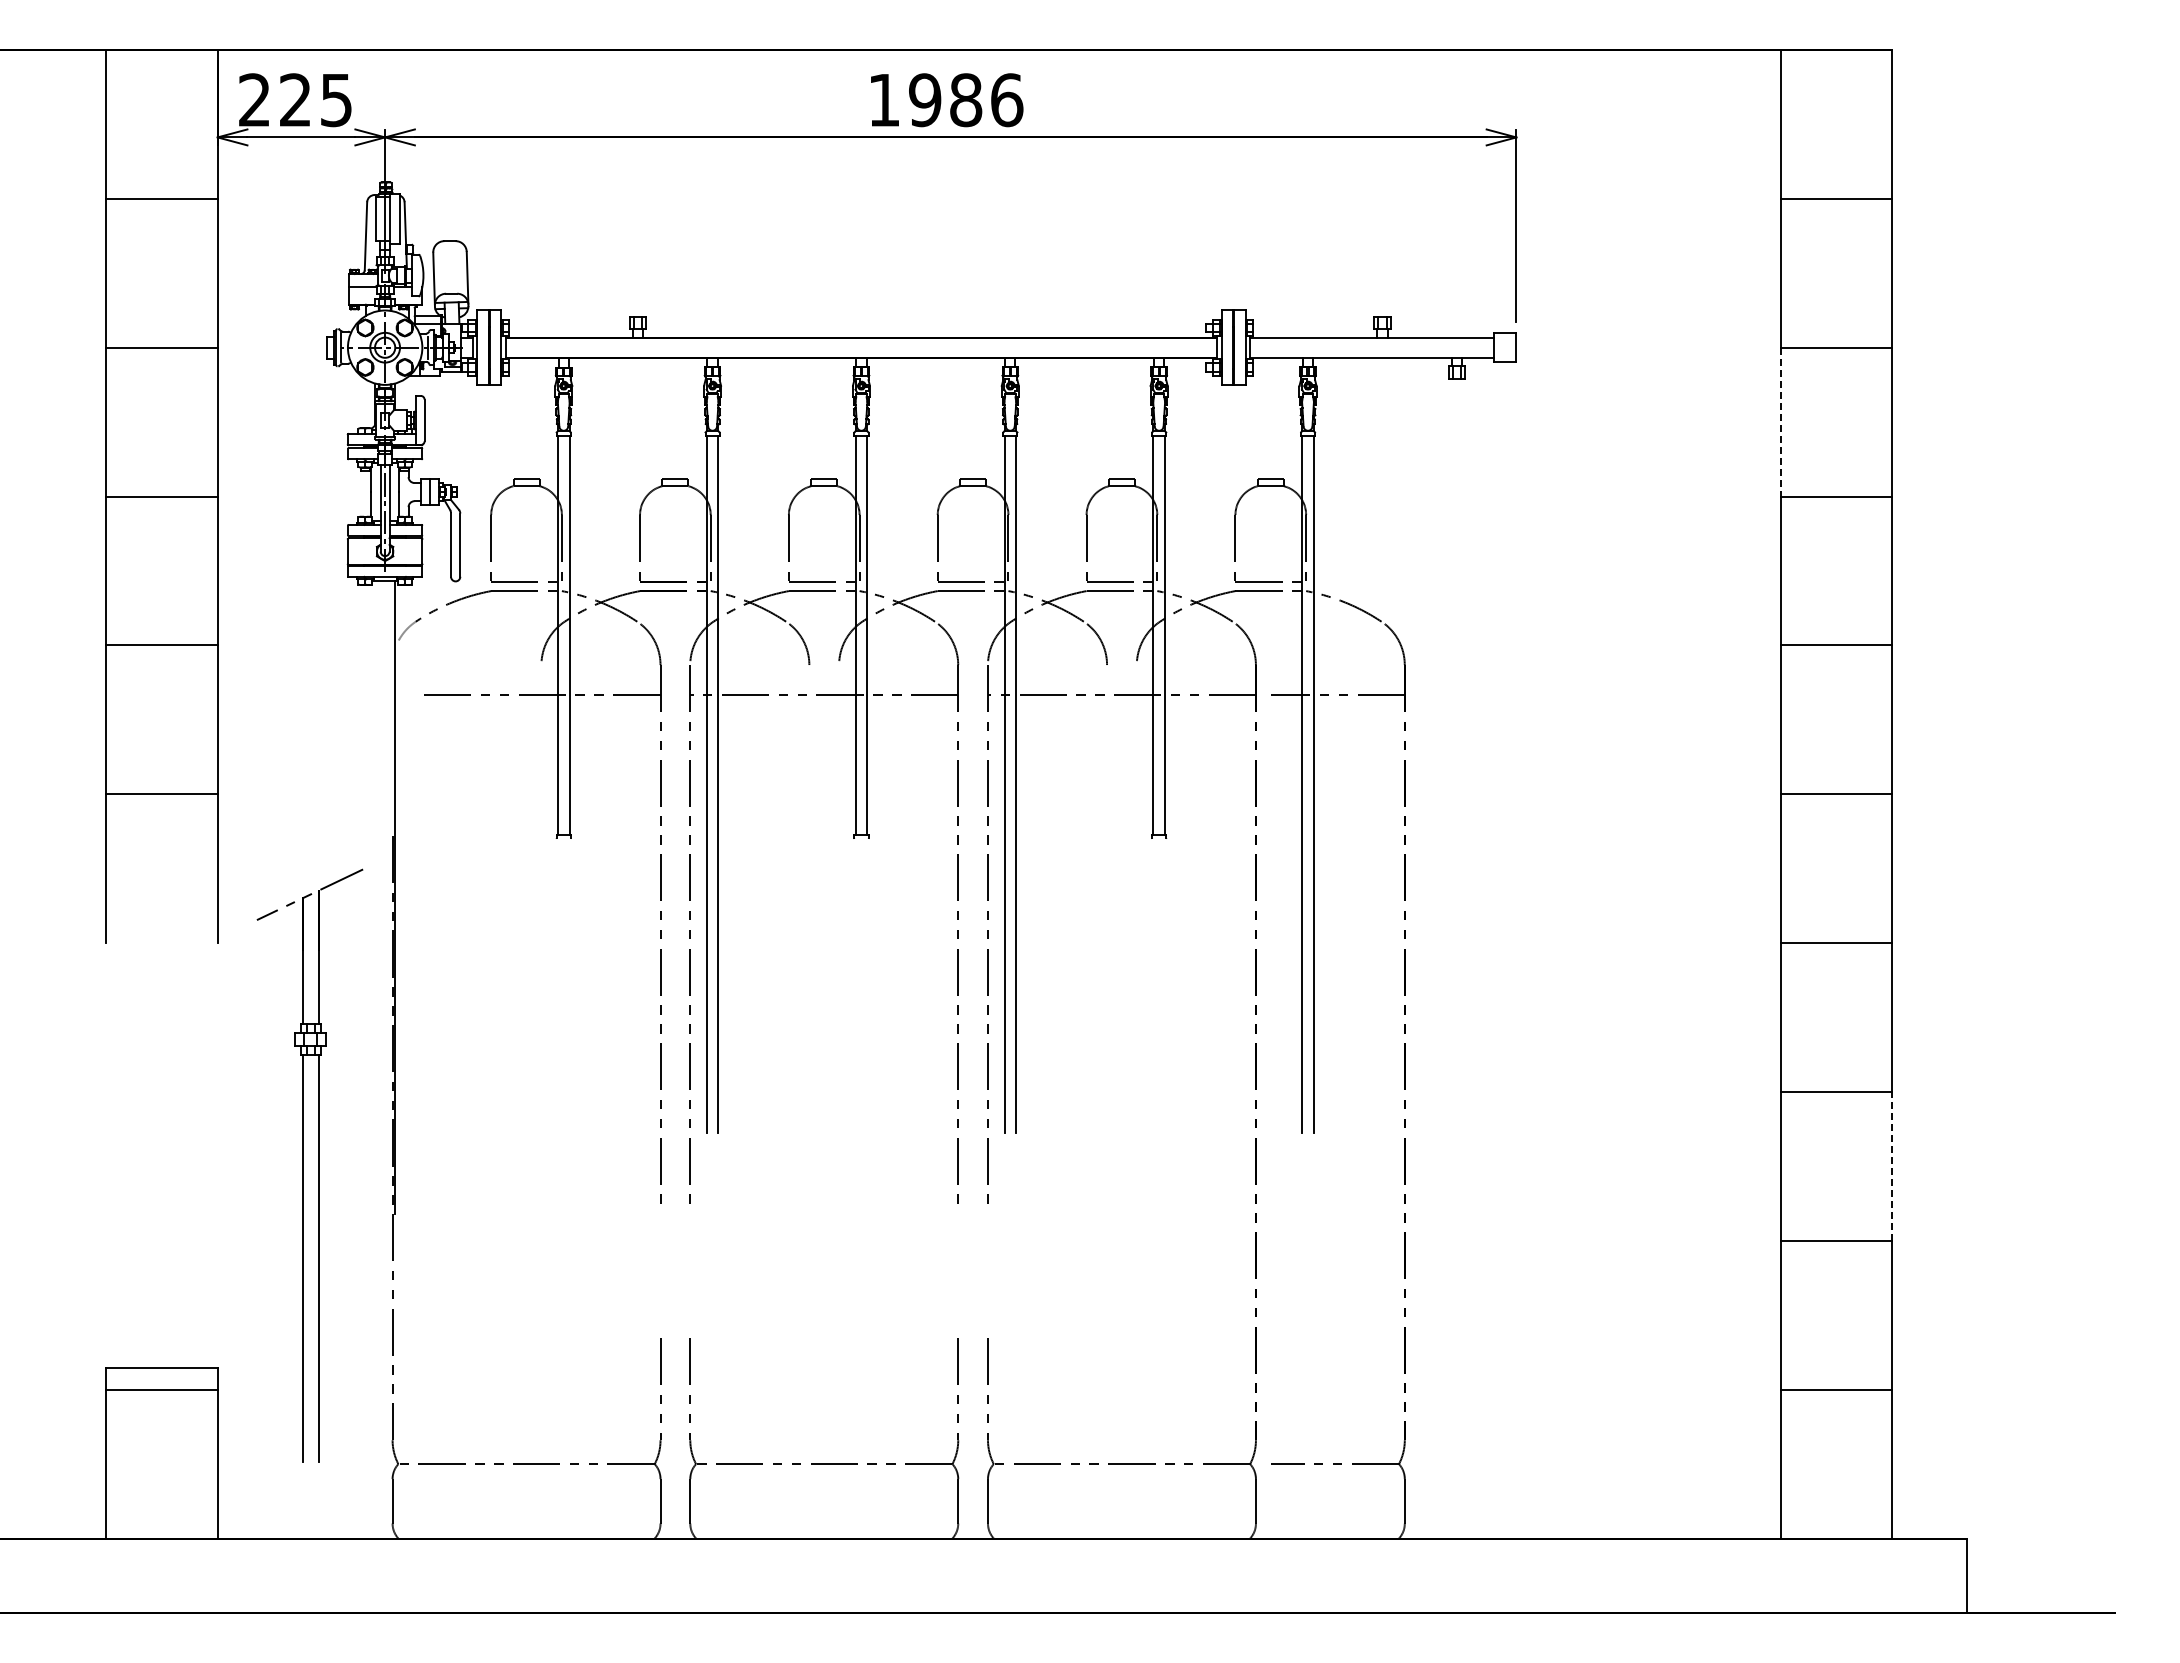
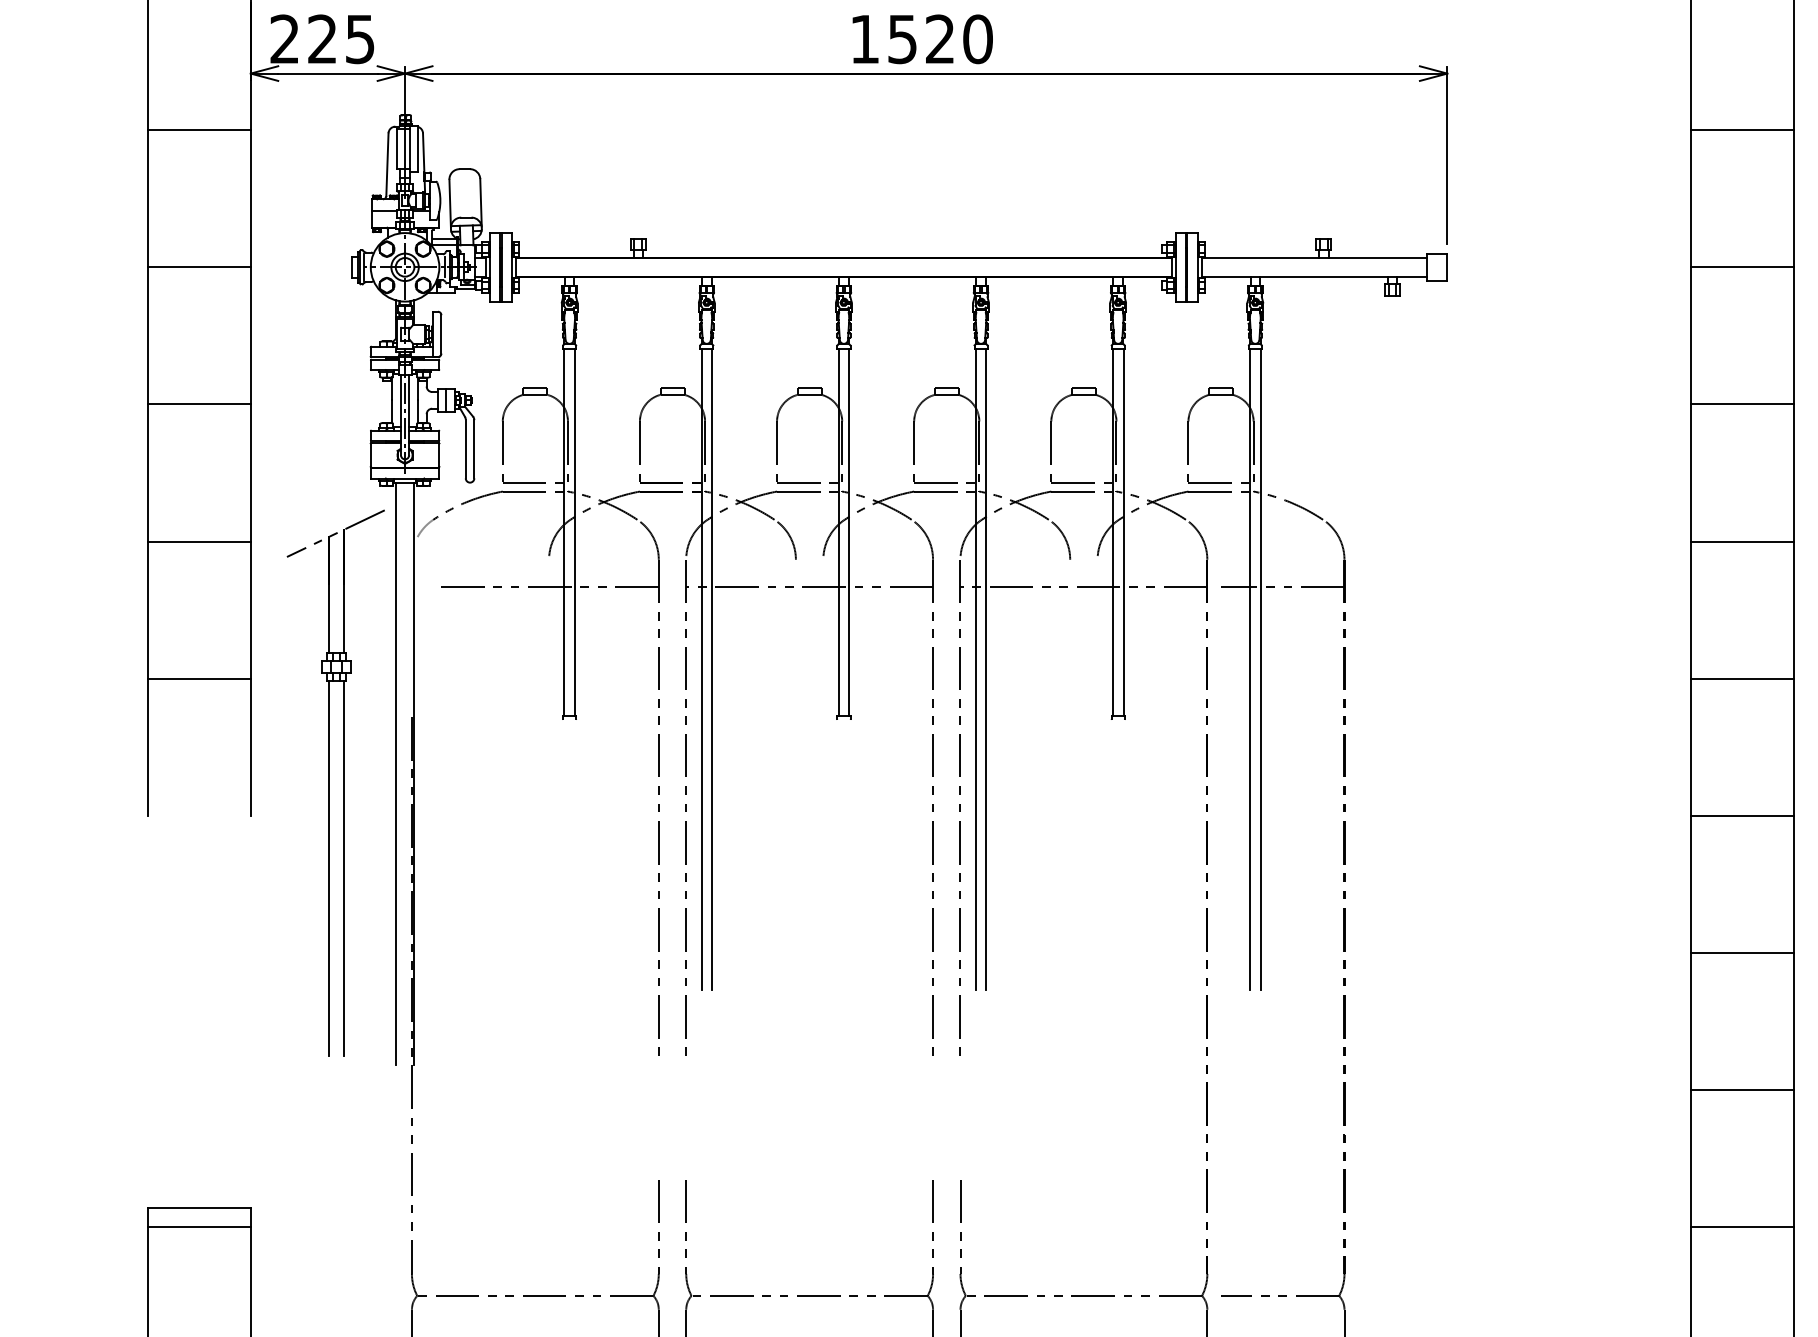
text: (966, 100) -> (940, 39), 1986 -> 1520
line: (1780, 422) -> (1690, 336), dashed -> solid
line: (375, 897) -> (396, 773), added
part: (309, 1165) -> (335, 783), moved
line: (1892, 1165) -> (1793, 1020), dashed -> solid

